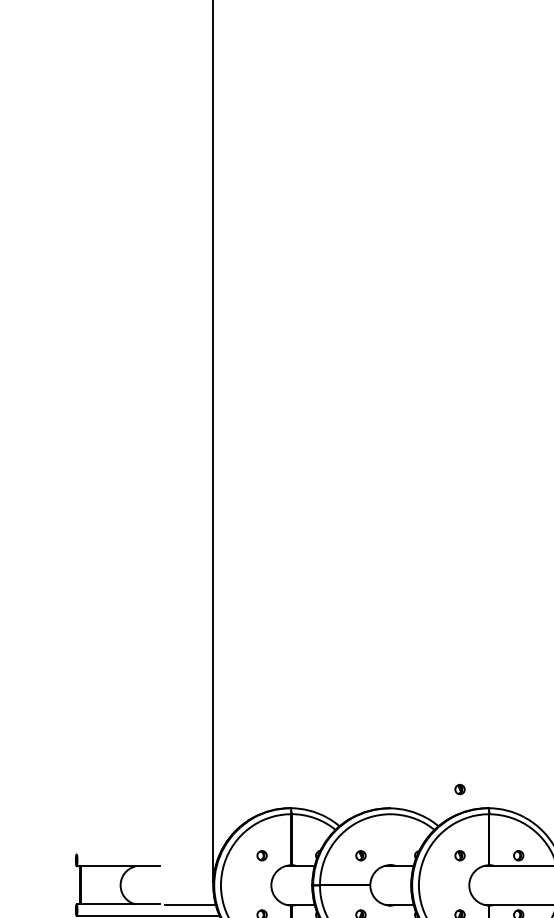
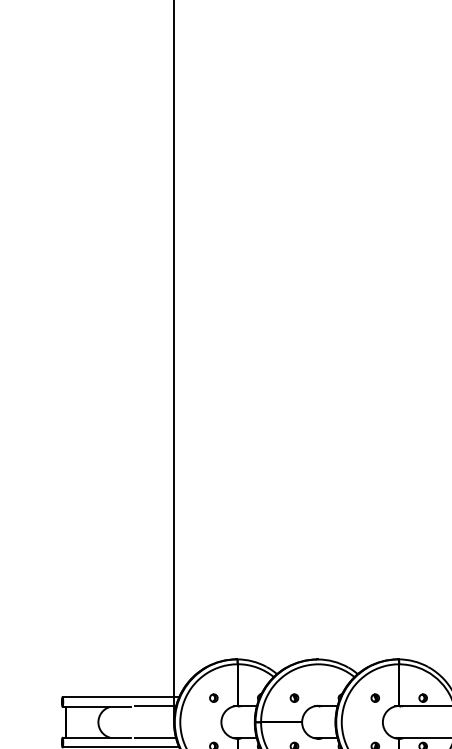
part: (459, 788) -> (374, 643), removed
line: (147, 854) -> (120, 697), added
line: (190, 865) -> (155, 706), added

